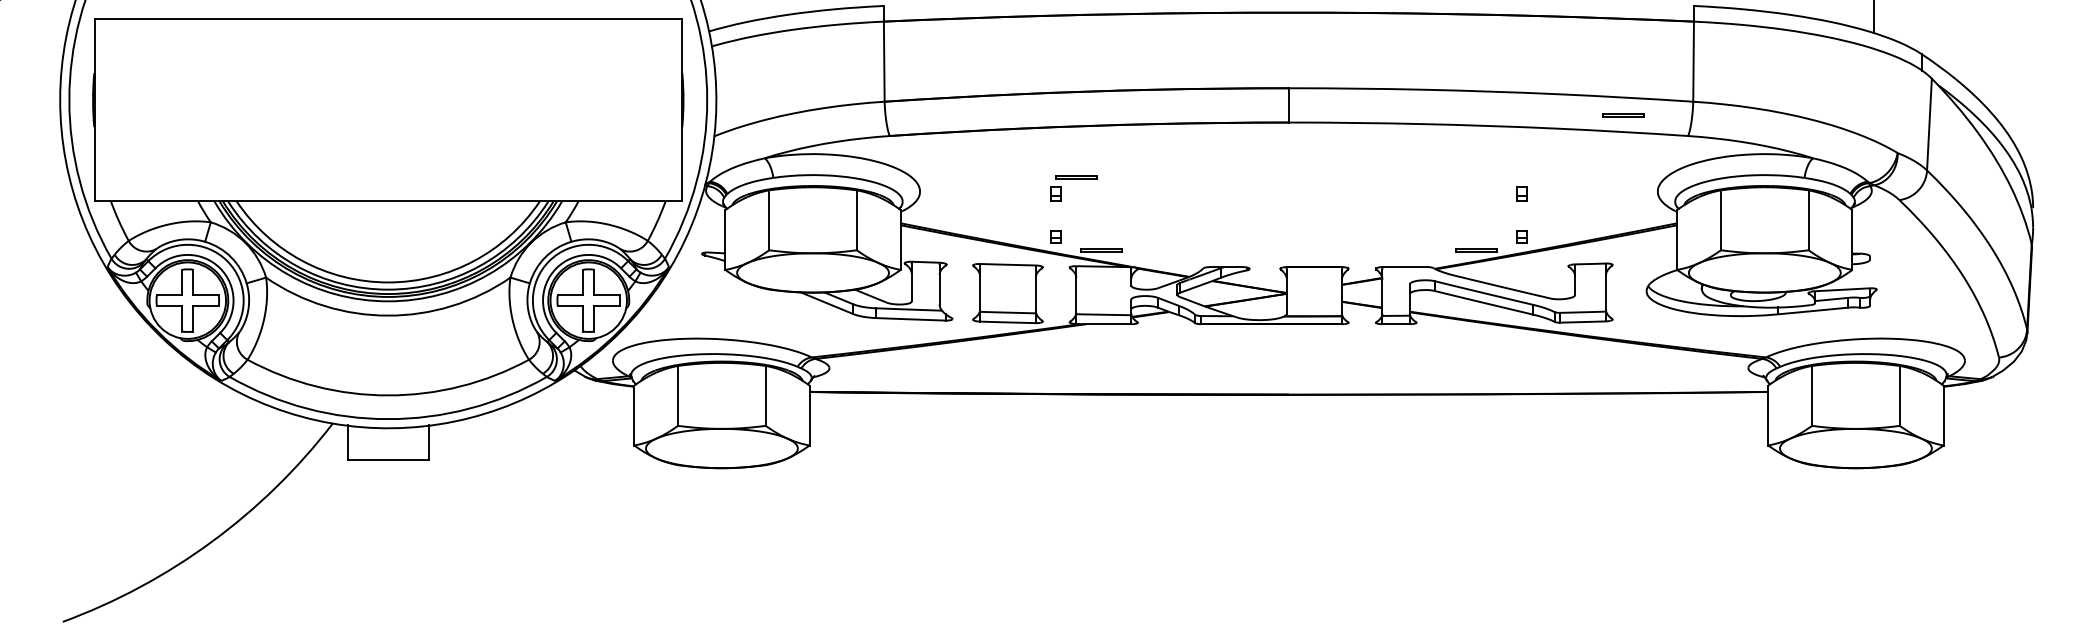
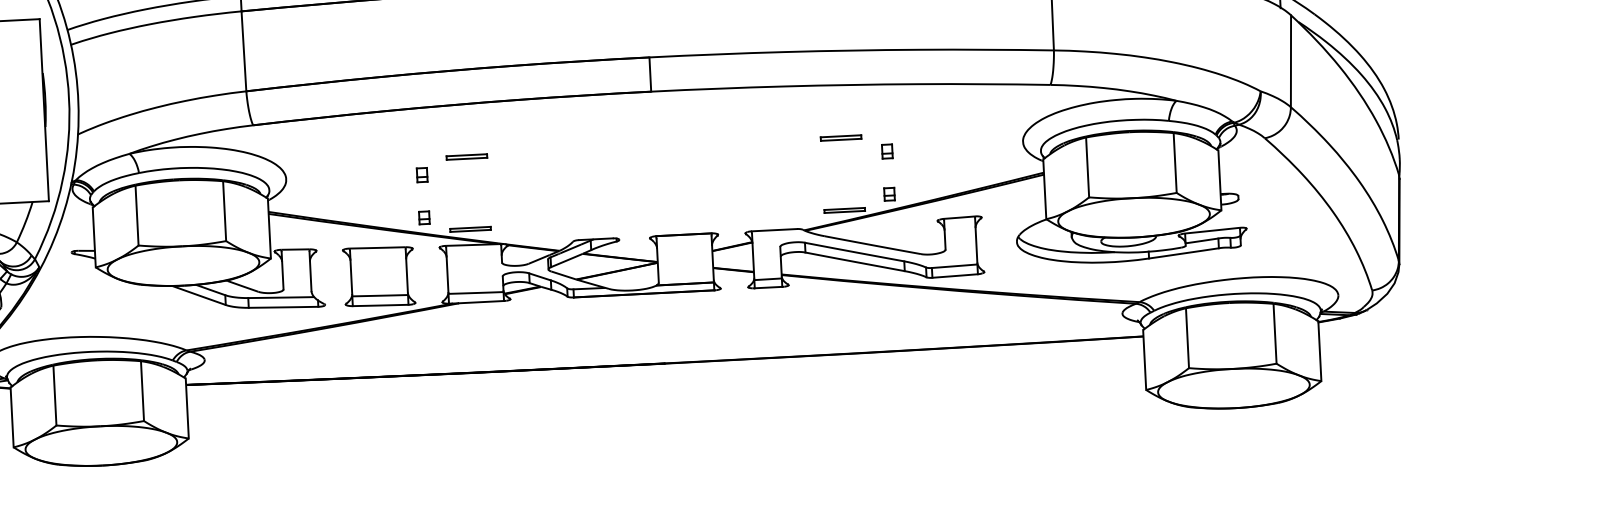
line: (1623, 114) -> (841, 137), moved
line: (1076, 176) -> (466, 156), moved

